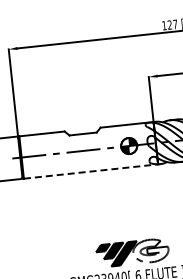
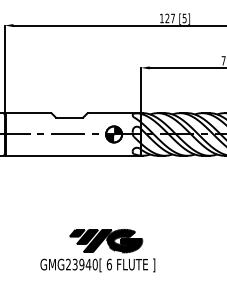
line: (91, 171) -> (73, 155), dashed -> solid
fill: (150, 250) -> (124, 240), added

